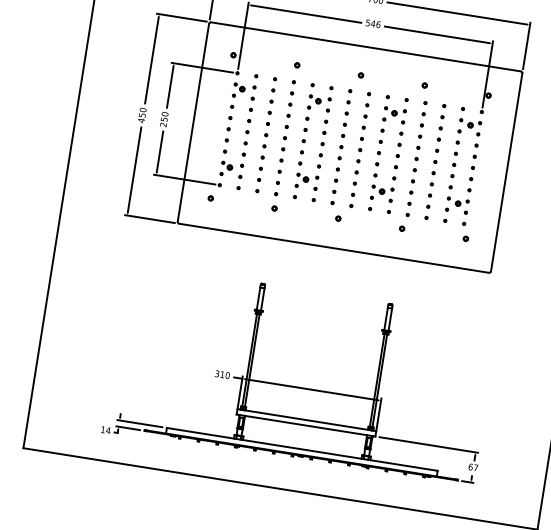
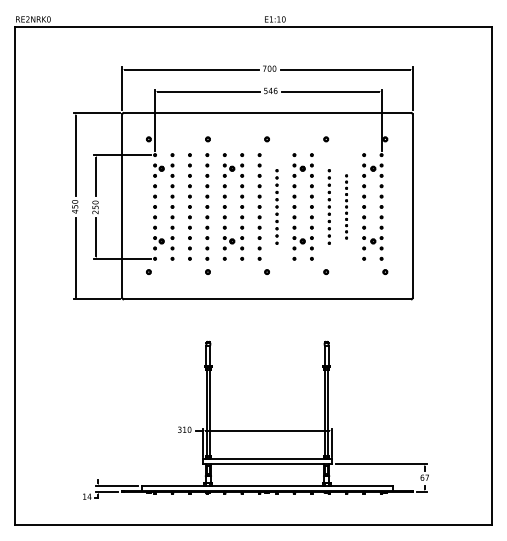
part: (359, 149) -> (276, 206), size x0.7
part: (416, 158) -> (329, 206), size x0.7
part: (435, 161) -> (346, 206), size x0.6

